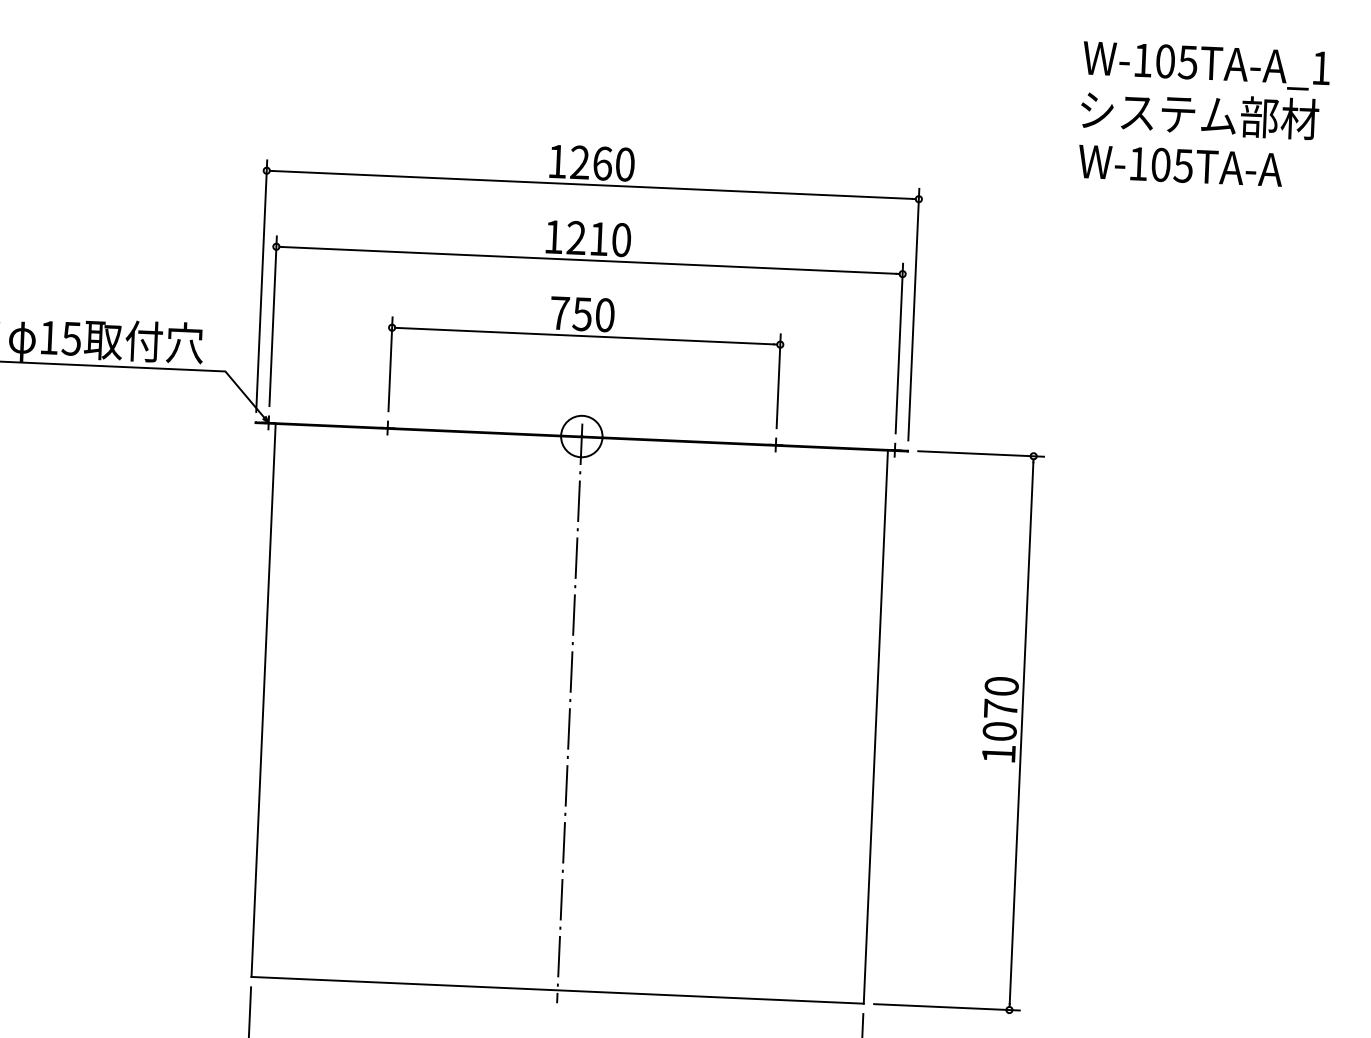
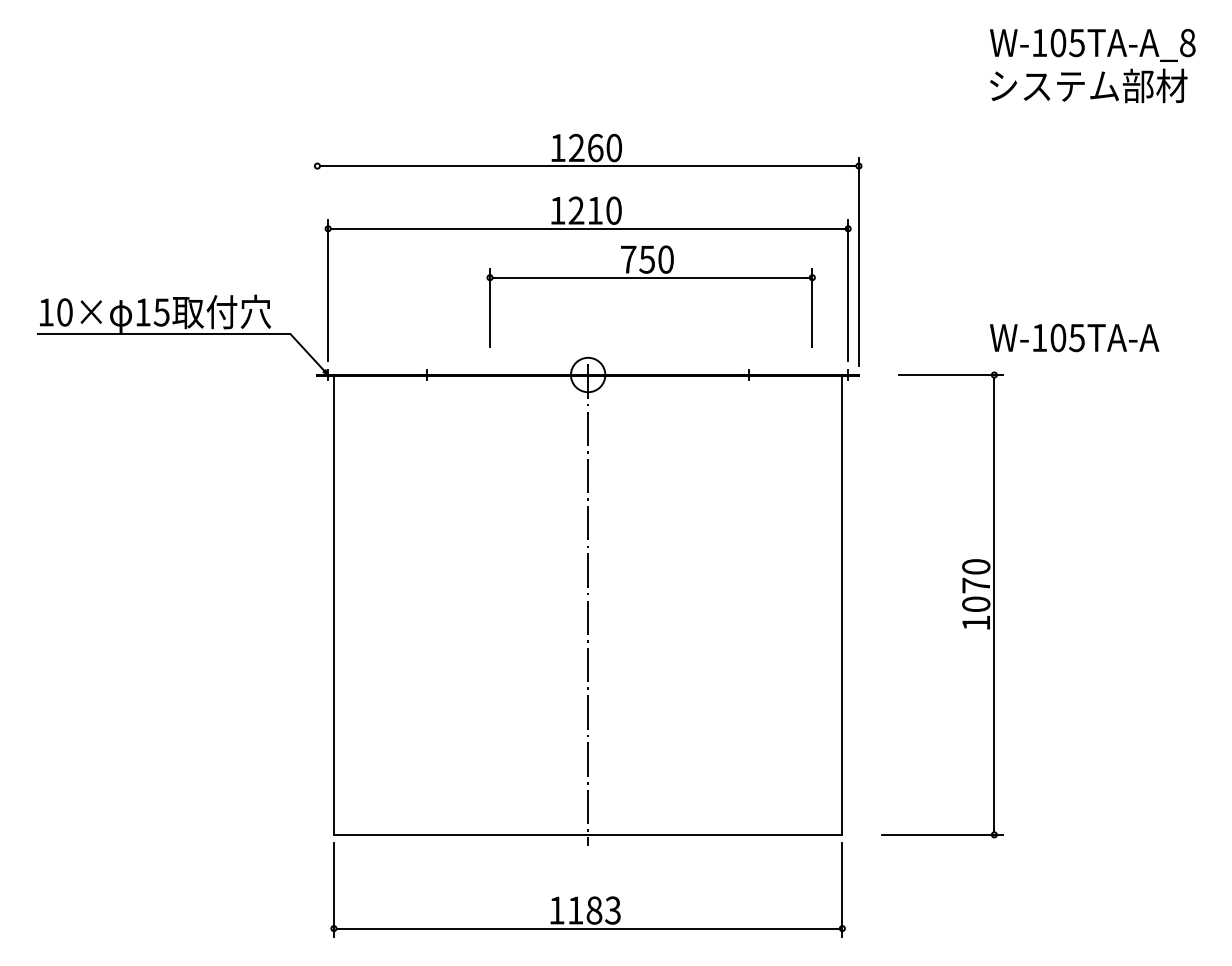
text: (1321, 67) -> (1187, 42), W-105TA-A_1 -> W-105TA-A_8
text: (1180, 165) -> (1074, 337), moved
line: (261, 285) -> (317, 261), removed
part: (585, 337) -> (650, 278), moved
part: (983, 730) -> (962, 604), moved

